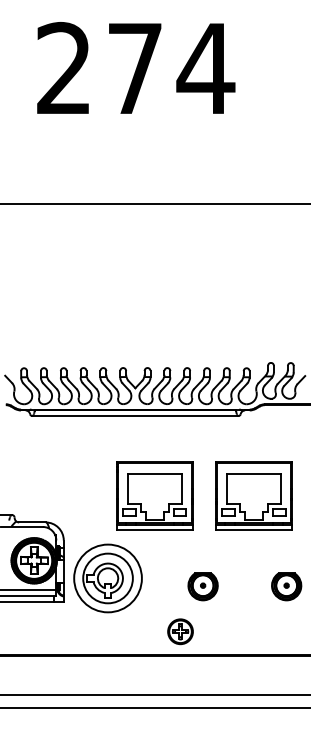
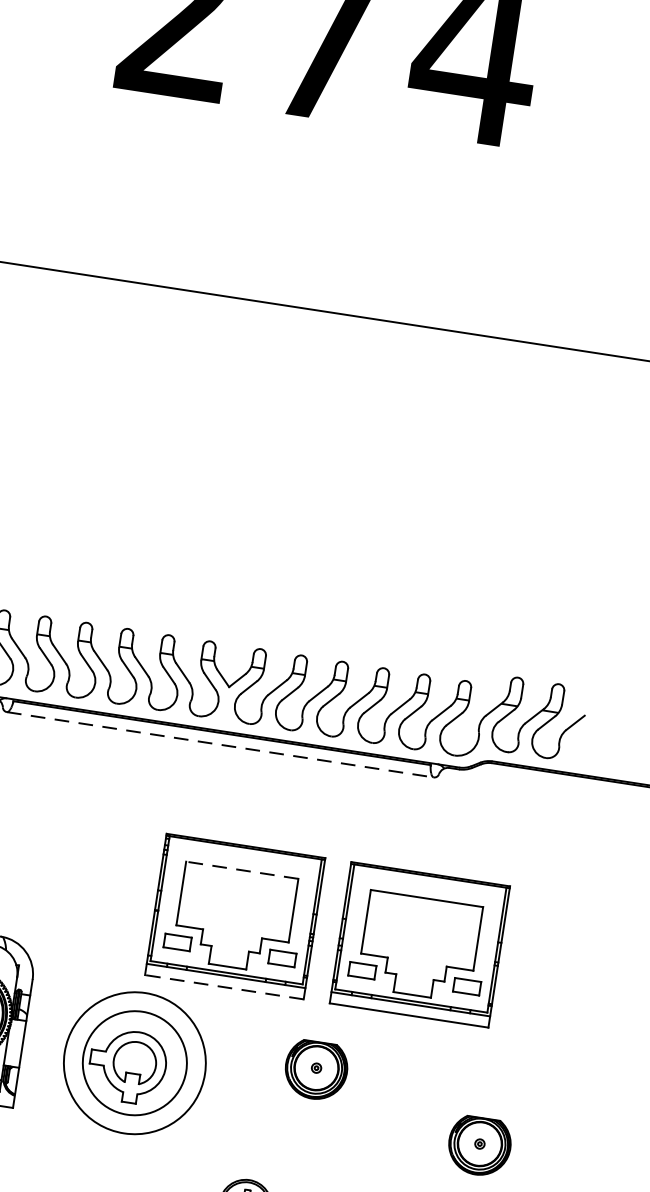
line: (135, 416) -> (220, 745), solid -> dashed
line: (154, 473) -> (241, 869), solid -> dashed
part: (253, 495) -> (419, 943), moved
line: (154, 530) -> (223, 987), solid -> dashed
part: (107, 578) -> (133, 1063), moved
part: (202, 586) -> (315, 1069), moved

